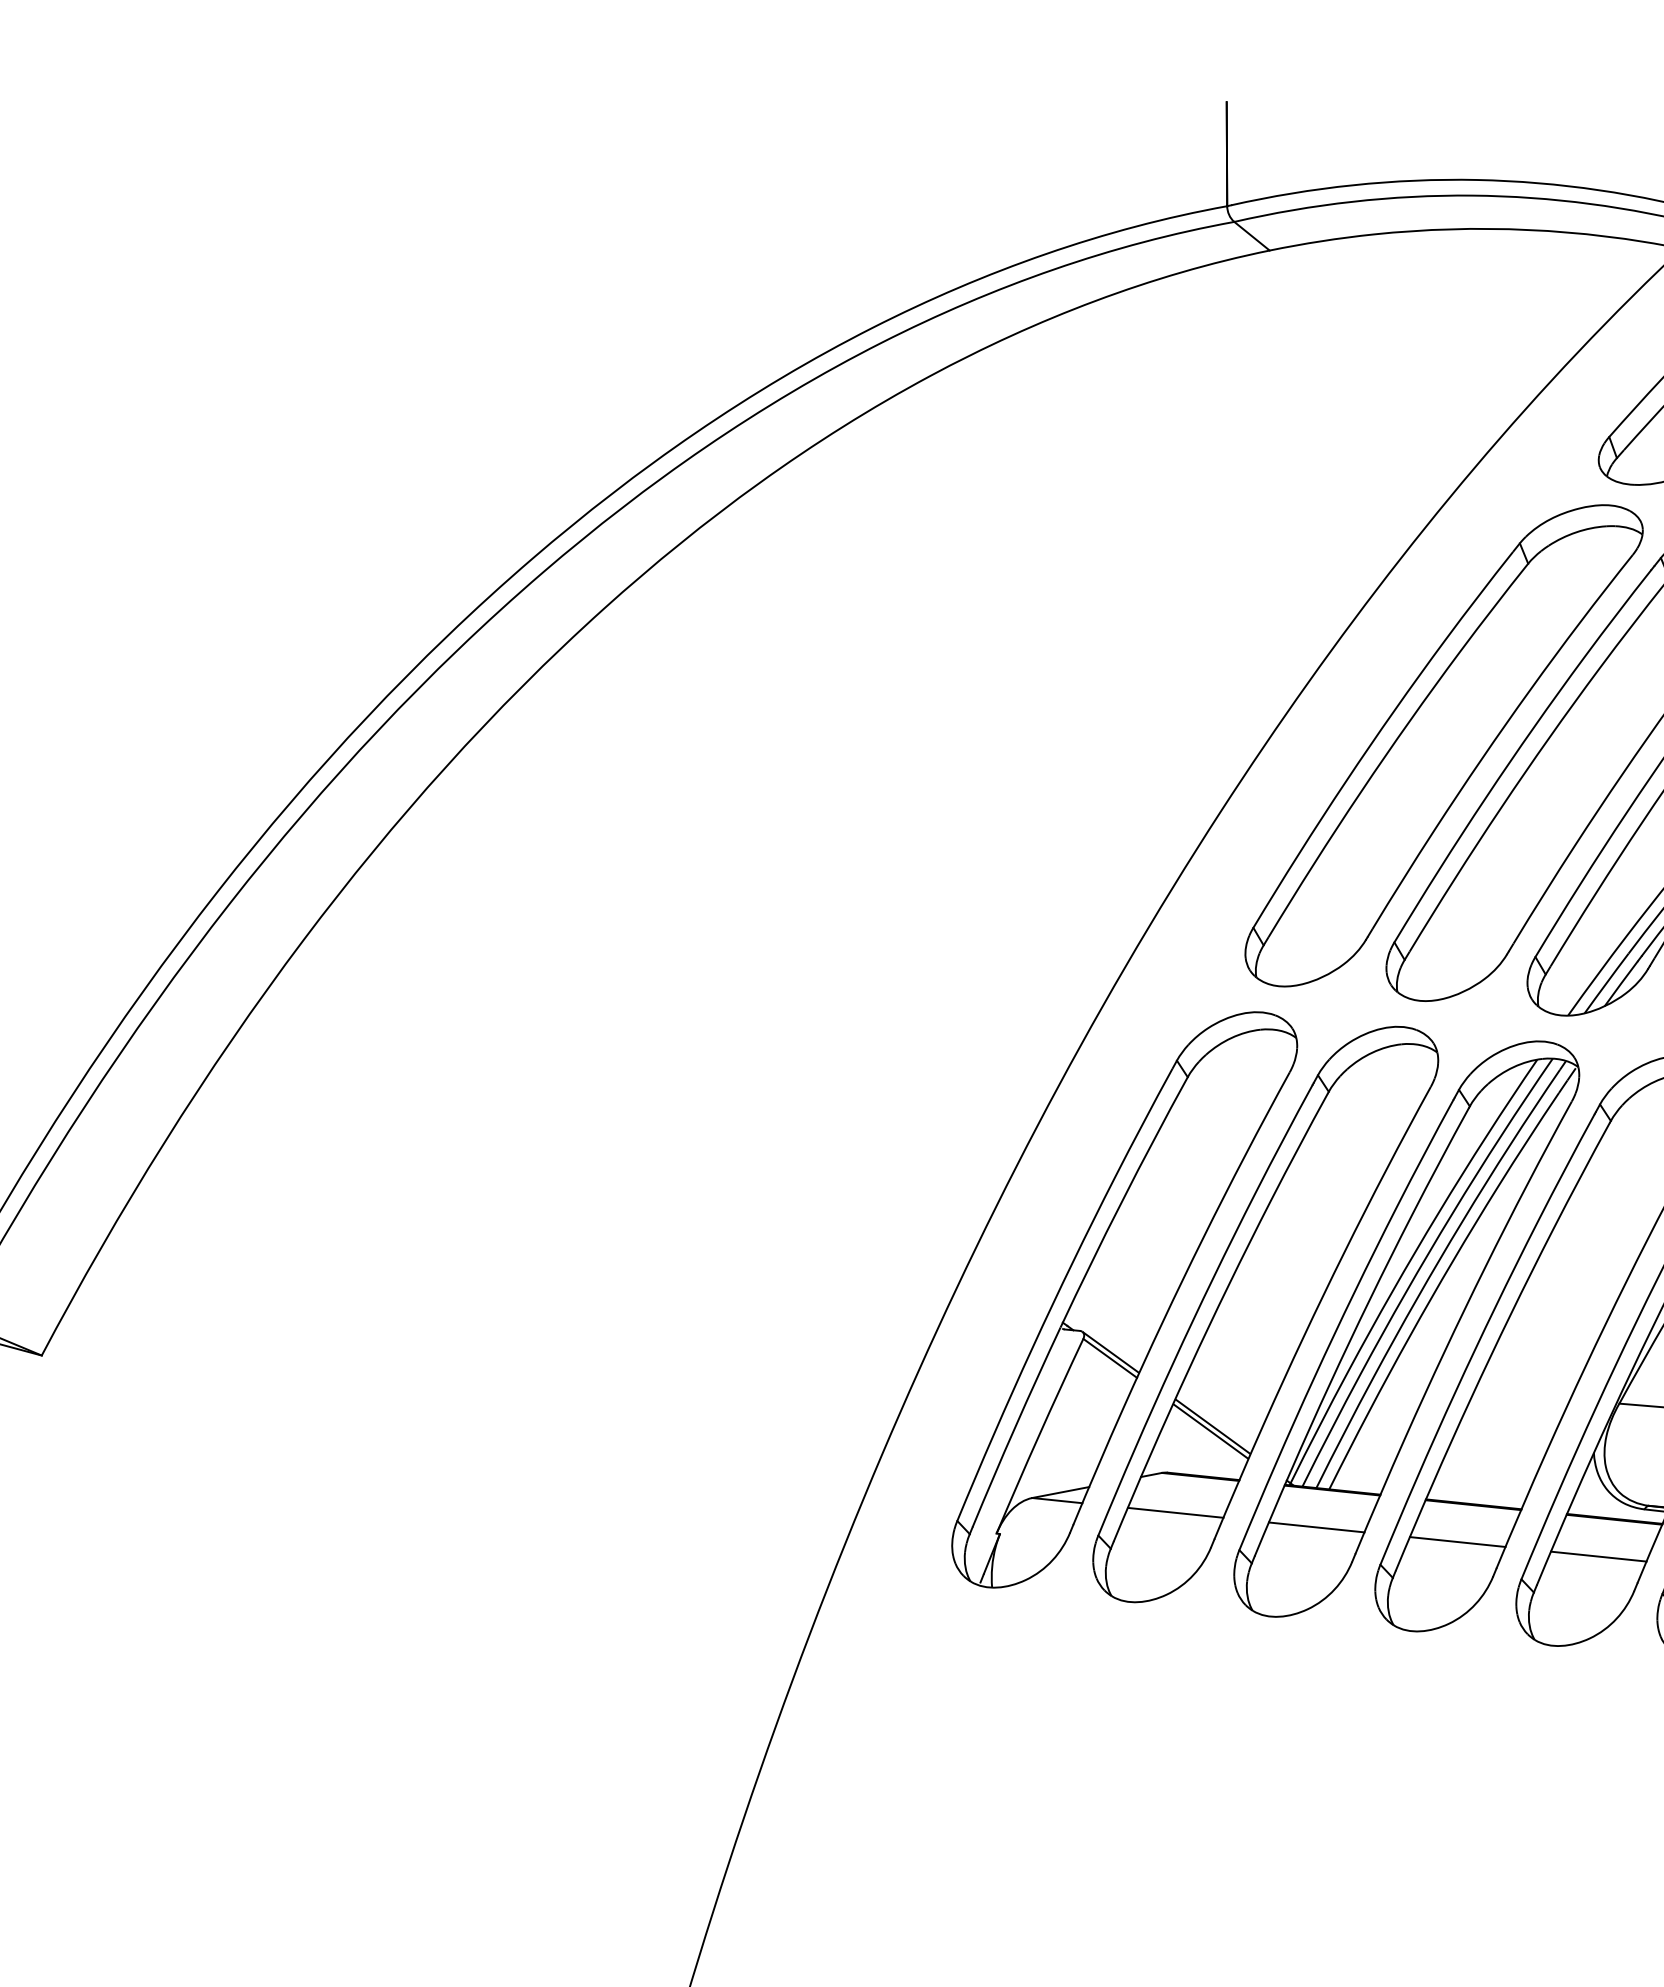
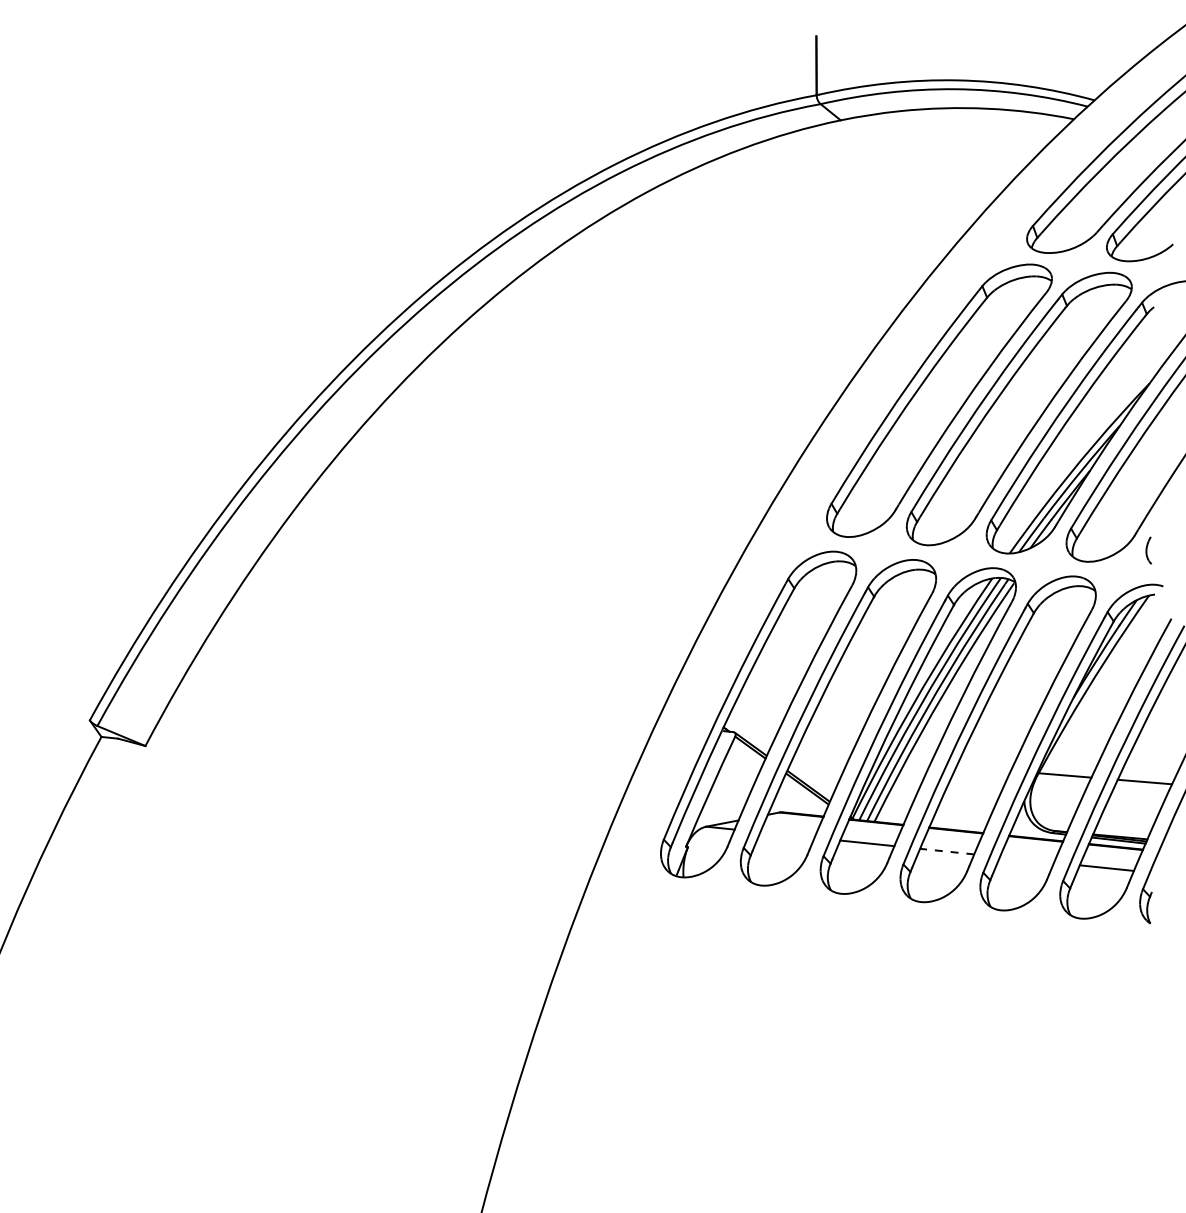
line: (1175, 1511) -> (787, 834), removed
line: (1456, 1541) -> (946, 851), solid -> dashed
line: (1599, 1555) -> (1027, 859), removed

